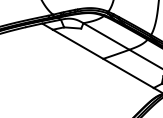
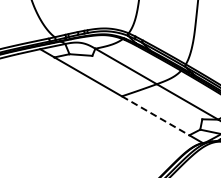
line: (128, 73) -> (155, 115), solid -> dashed

